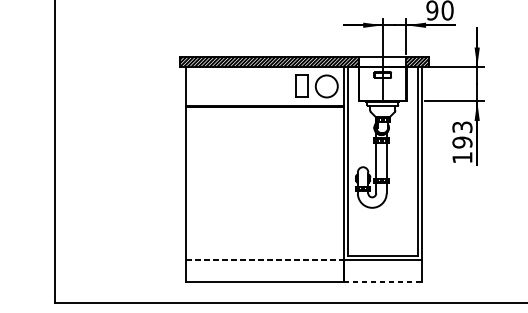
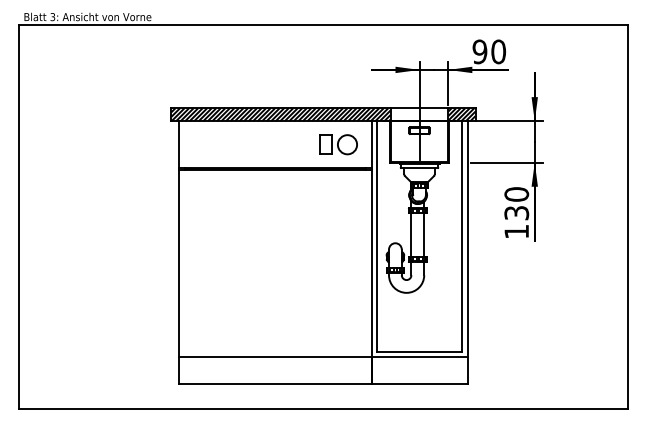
part: (316, 86) -> (338, 144), size x0.71
text: (462, 134) -> (516, 203), 193 -> 130
line: (264, 259) -> (275, 356), dashed -> solid
line: (383, 282) -> (420, 383), dashed -> solid

